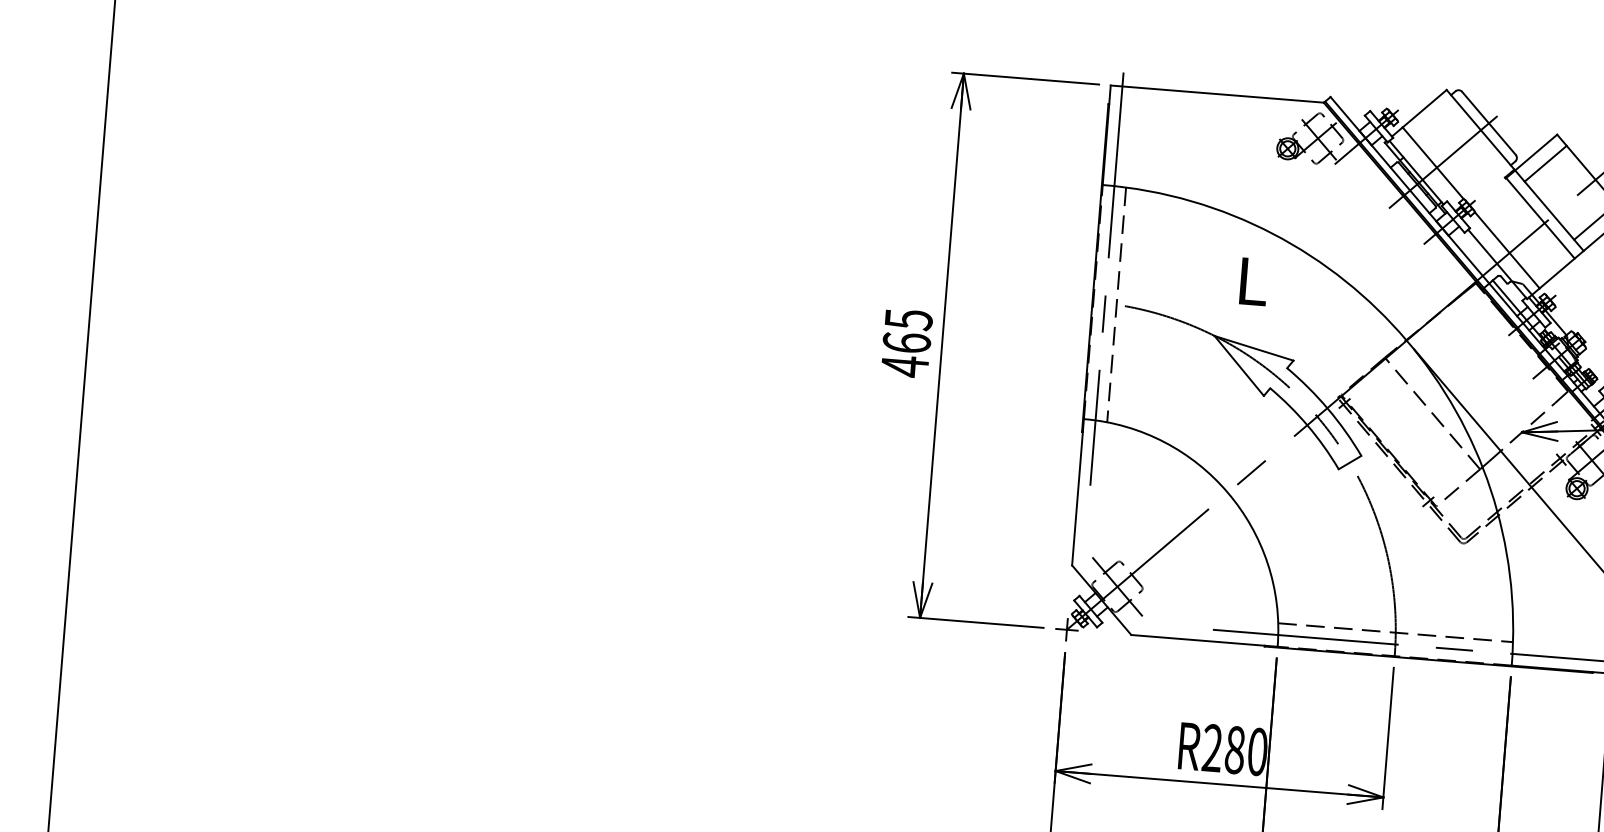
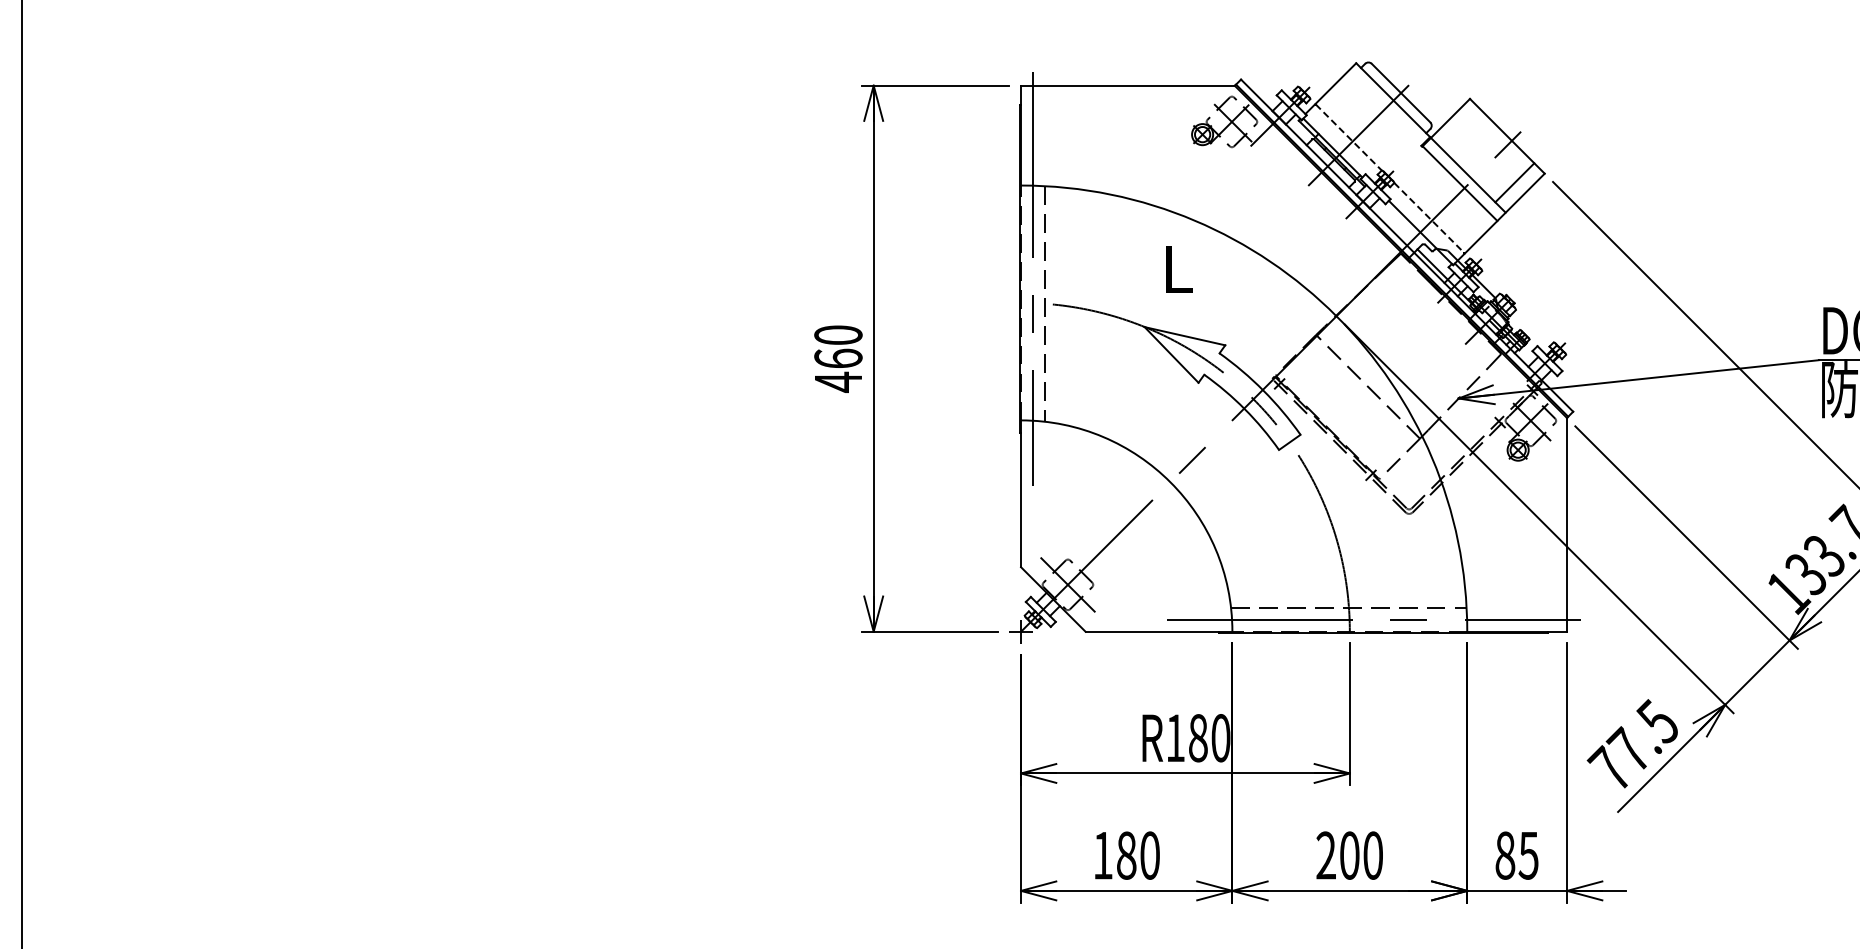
line: (1433, 163) -> (1348, 137), solid -> dashed
line: (1545, 163) -> (1460, 128), removed
line: (1507, 250) -> (1429, 218), solid -> dashed
text: (908, 319) -> (838, 335), 465 -> 460
text: (1212, 747) -> (1175, 737), R280 -> R180

